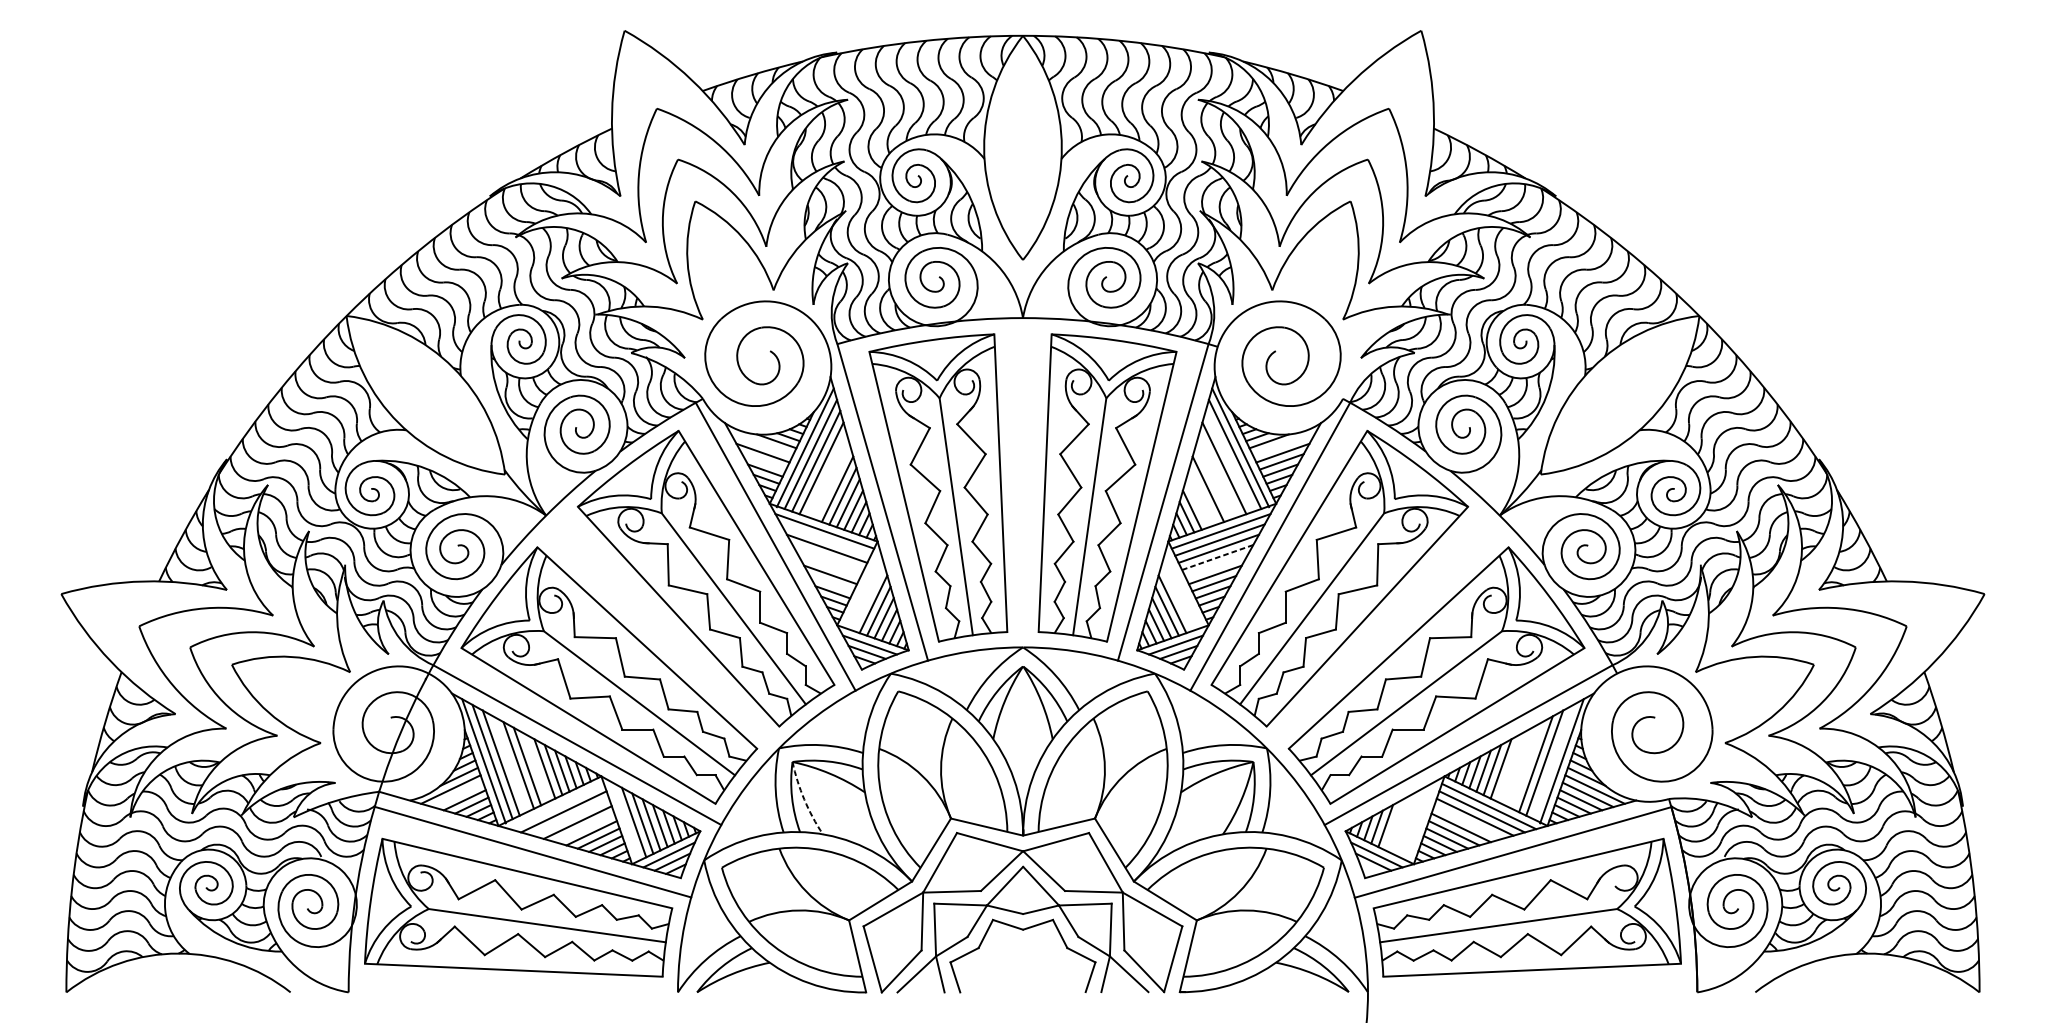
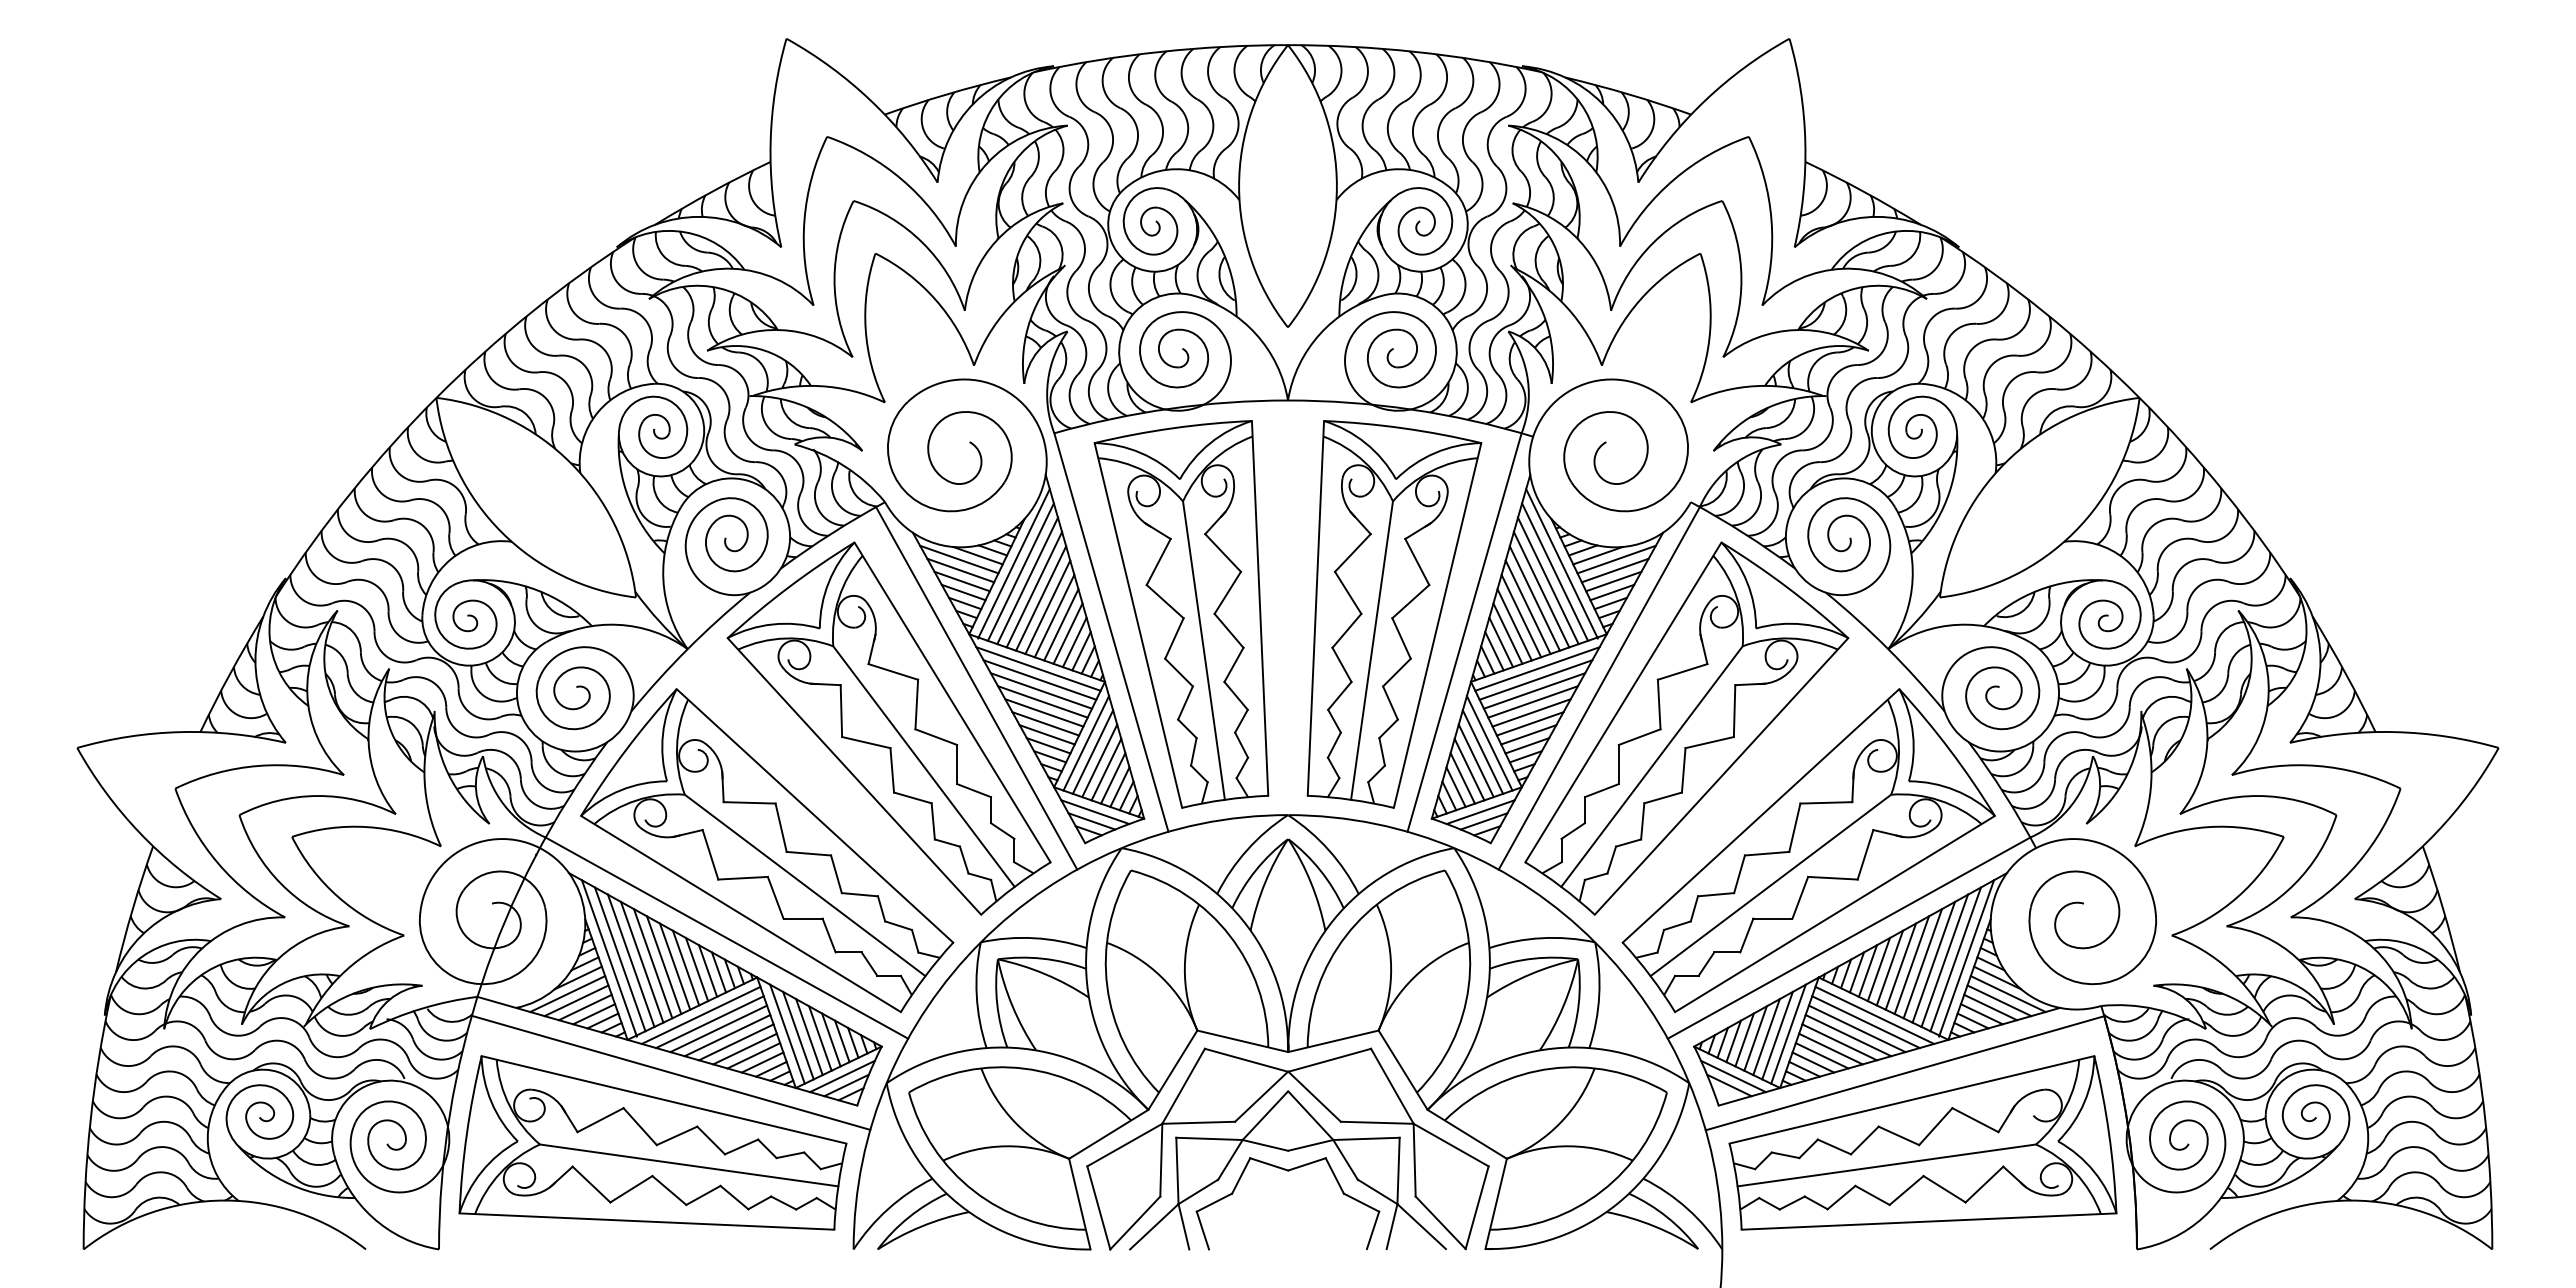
line: (762, 444) -> (959, 559), added
line: (1283, 444) -> (1616, 559), added
line: (763, 461) -> (961, 581), added
line: (1229, 461) -> (1547, 580), added
line: (827, 475) -> (1041, 598), added
line: (1218, 475) -> (1534, 598), added
line: (831, 481) -> (1047, 606), added
line: (1213, 481) -> (1527, 606), added
line: (1202, 496) -> (1514, 624), added
line: (1197, 503) -> (1507, 633), added
line: (825, 539) -> (1039, 679), added
line: (827, 557) -> (1042, 701), added
line: (1218, 557) -> (1533, 701), dashed -> solid
line: (829, 565) -> (1044, 712), added
line: (1216, 565) -> (1531, 712), added
line: (831, 583) -> (1046, 734), added
line: (862, 590) -> (1086, 743), added
line: (1183, 590) -> (1489, 743), added
line: (867, 596) -> (1092, 751), added
line: (1177, 596) -> (1482, 751), added
line: (1553, 762) -> (1955, 959), added
line: (509, 763) -> (641, 961), added
line: (1526, 765) -> (1922, 963), added
line: (1518, 766) -> (1911, 965), added
line: (535, 767) -> (674, 966), added
line: (1509, 767) -> (1900, 966), added
line: (457, 794) -> (576, 1000), added
arc: (804, 799) -> (1012, 1006), dashed -> solid
line: (556, 805) -> (700, 1014), added
line: (570, 816) -> (718, 1028), added
line: (625, 820) -> (787, 1033), added
line: (1420, 820) -> (1788, 1033), added
line: (1411, 822) -> (1777, 1035), added
line: (1468, 822) -> (1848, 1035), added
line: (1394, 824) -> (1755, 1038), added
line: (1403, 824) -> (1766, 1037), added
line: (584, 828) -> (735, 1042), added

